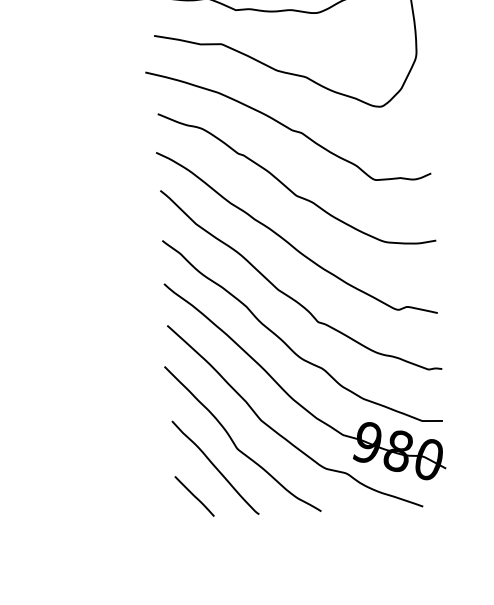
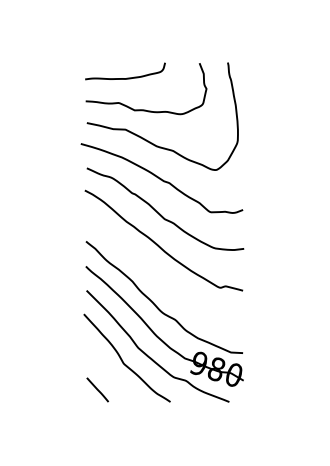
curve: (288, 293) -> (157, 275), removed
curve: (215, 466) -> (110, 373), removed

